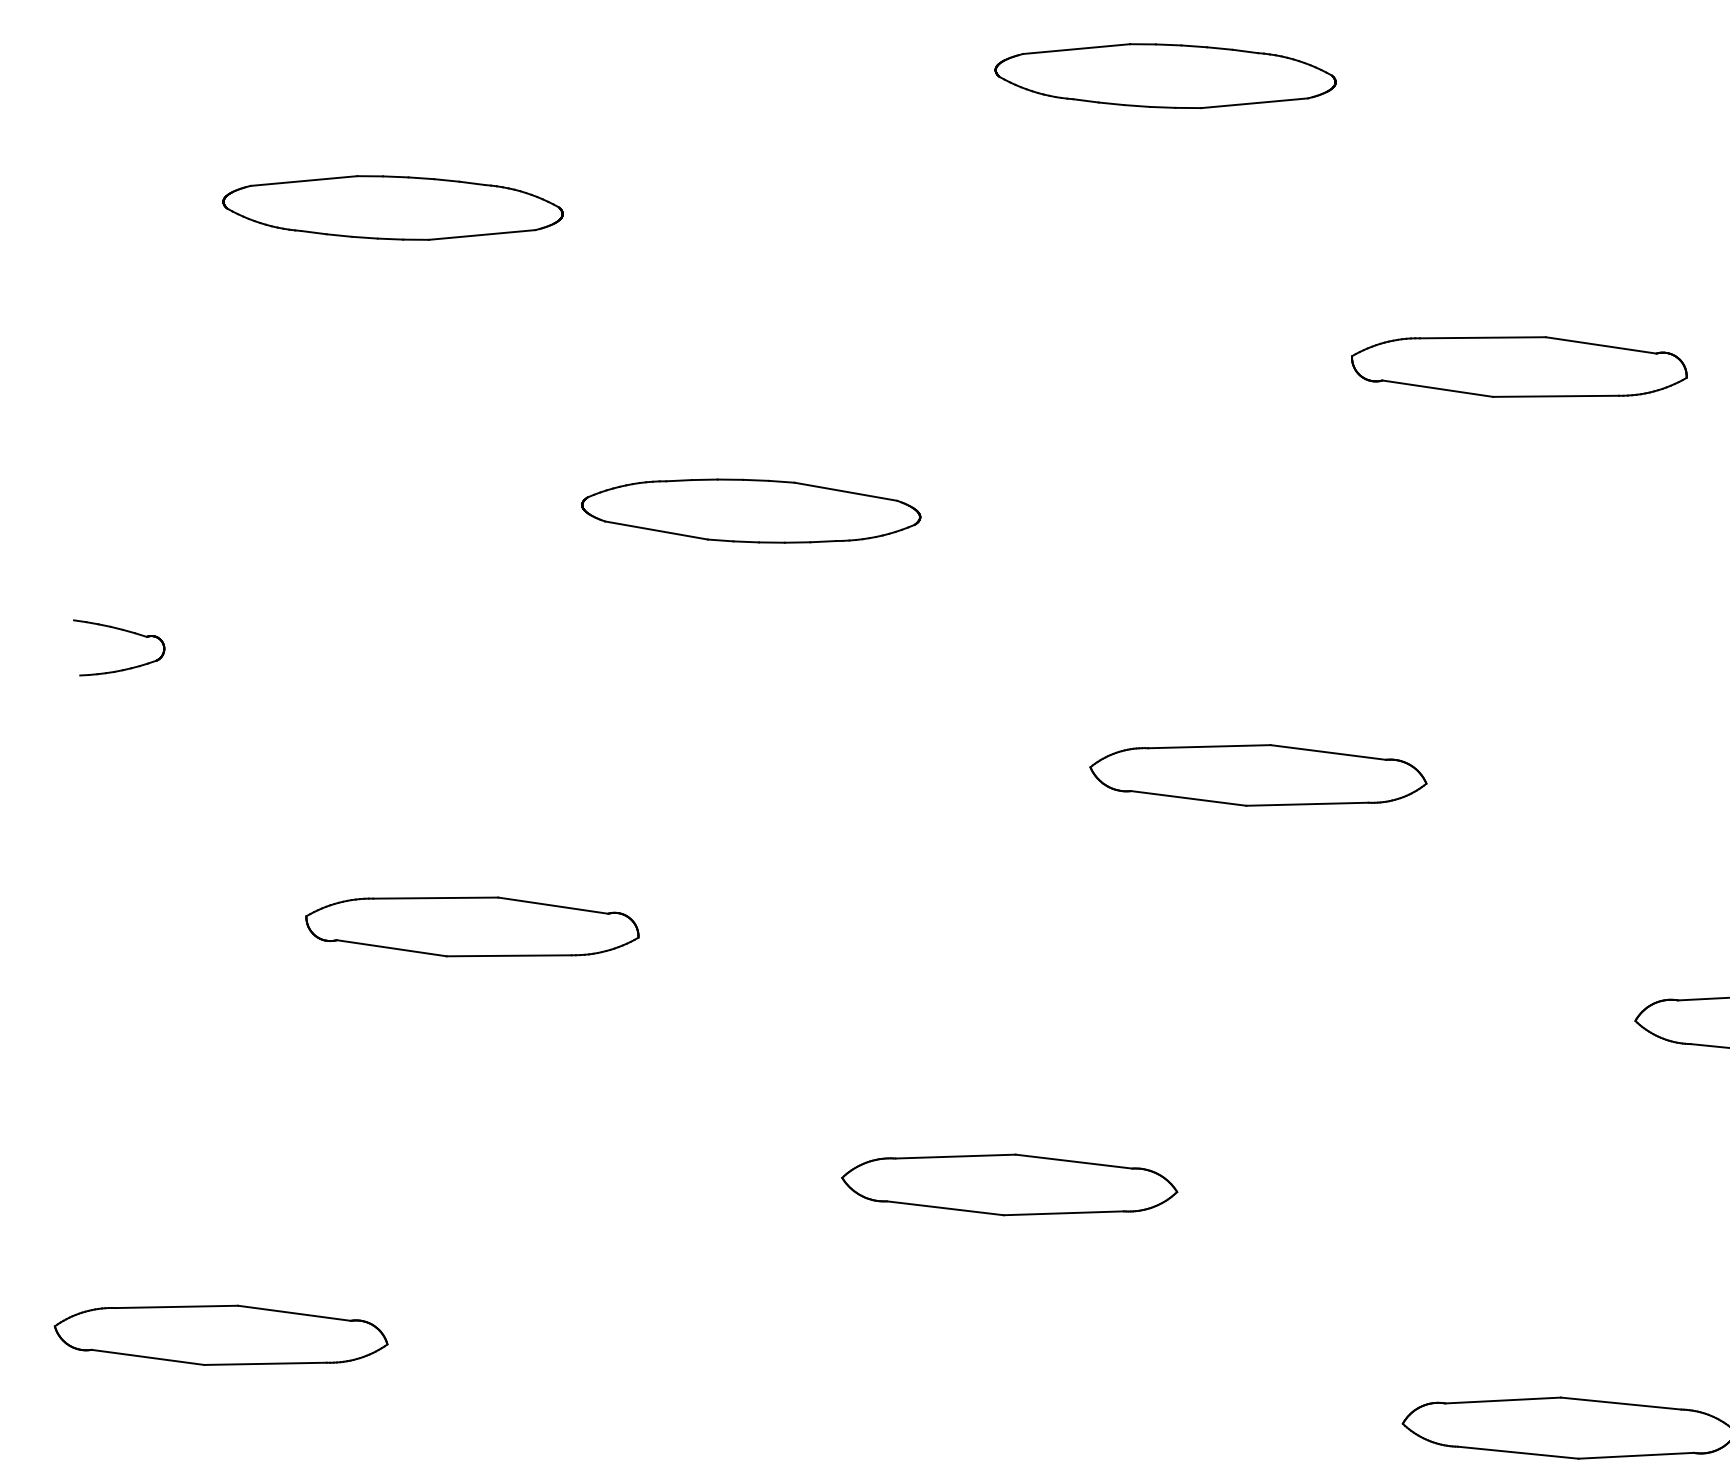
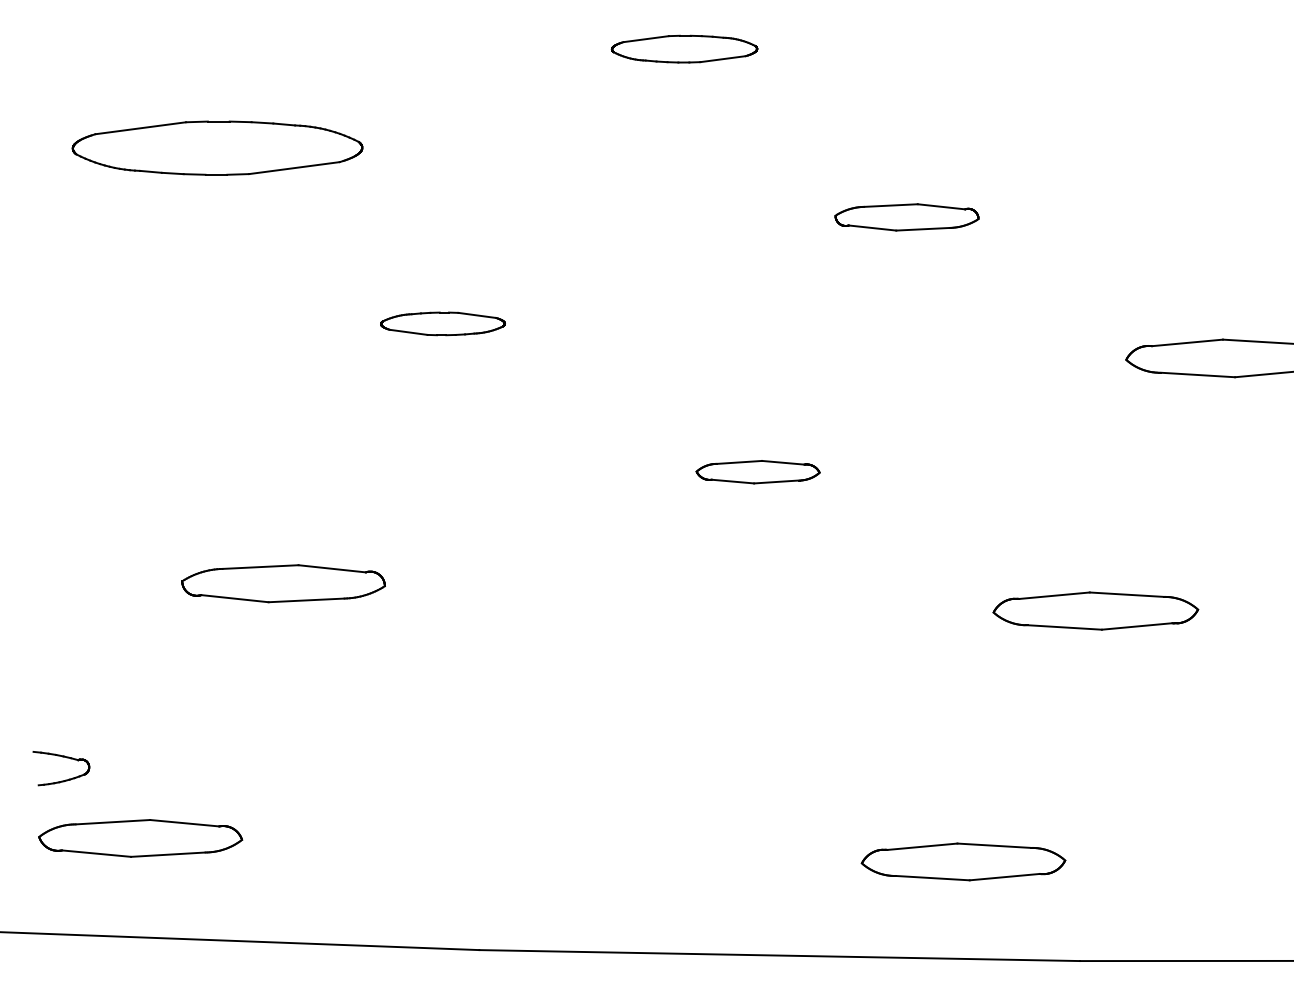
part: (1165, 76) -> (684, 49), size x0.7
part: (392, 206) -> (217, 147), size x1.4
part: (1518, 367) -> (906, 217), size x0.7
part: (750, 510) -> (442, 323), size x0.6
part: (121, 631) -> (62, 757), moved
part: (1257, 774) -> (757, 471), size x0.6
part: (1009, 1184) -> (616, 727), removed

